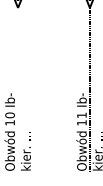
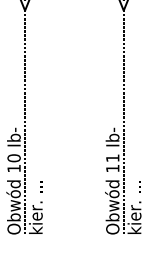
line: (18, 89) -> (25, 122), added

